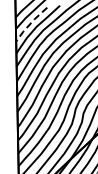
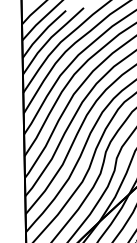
line: (30, 24) -> (42, 34), dashed -> solid

